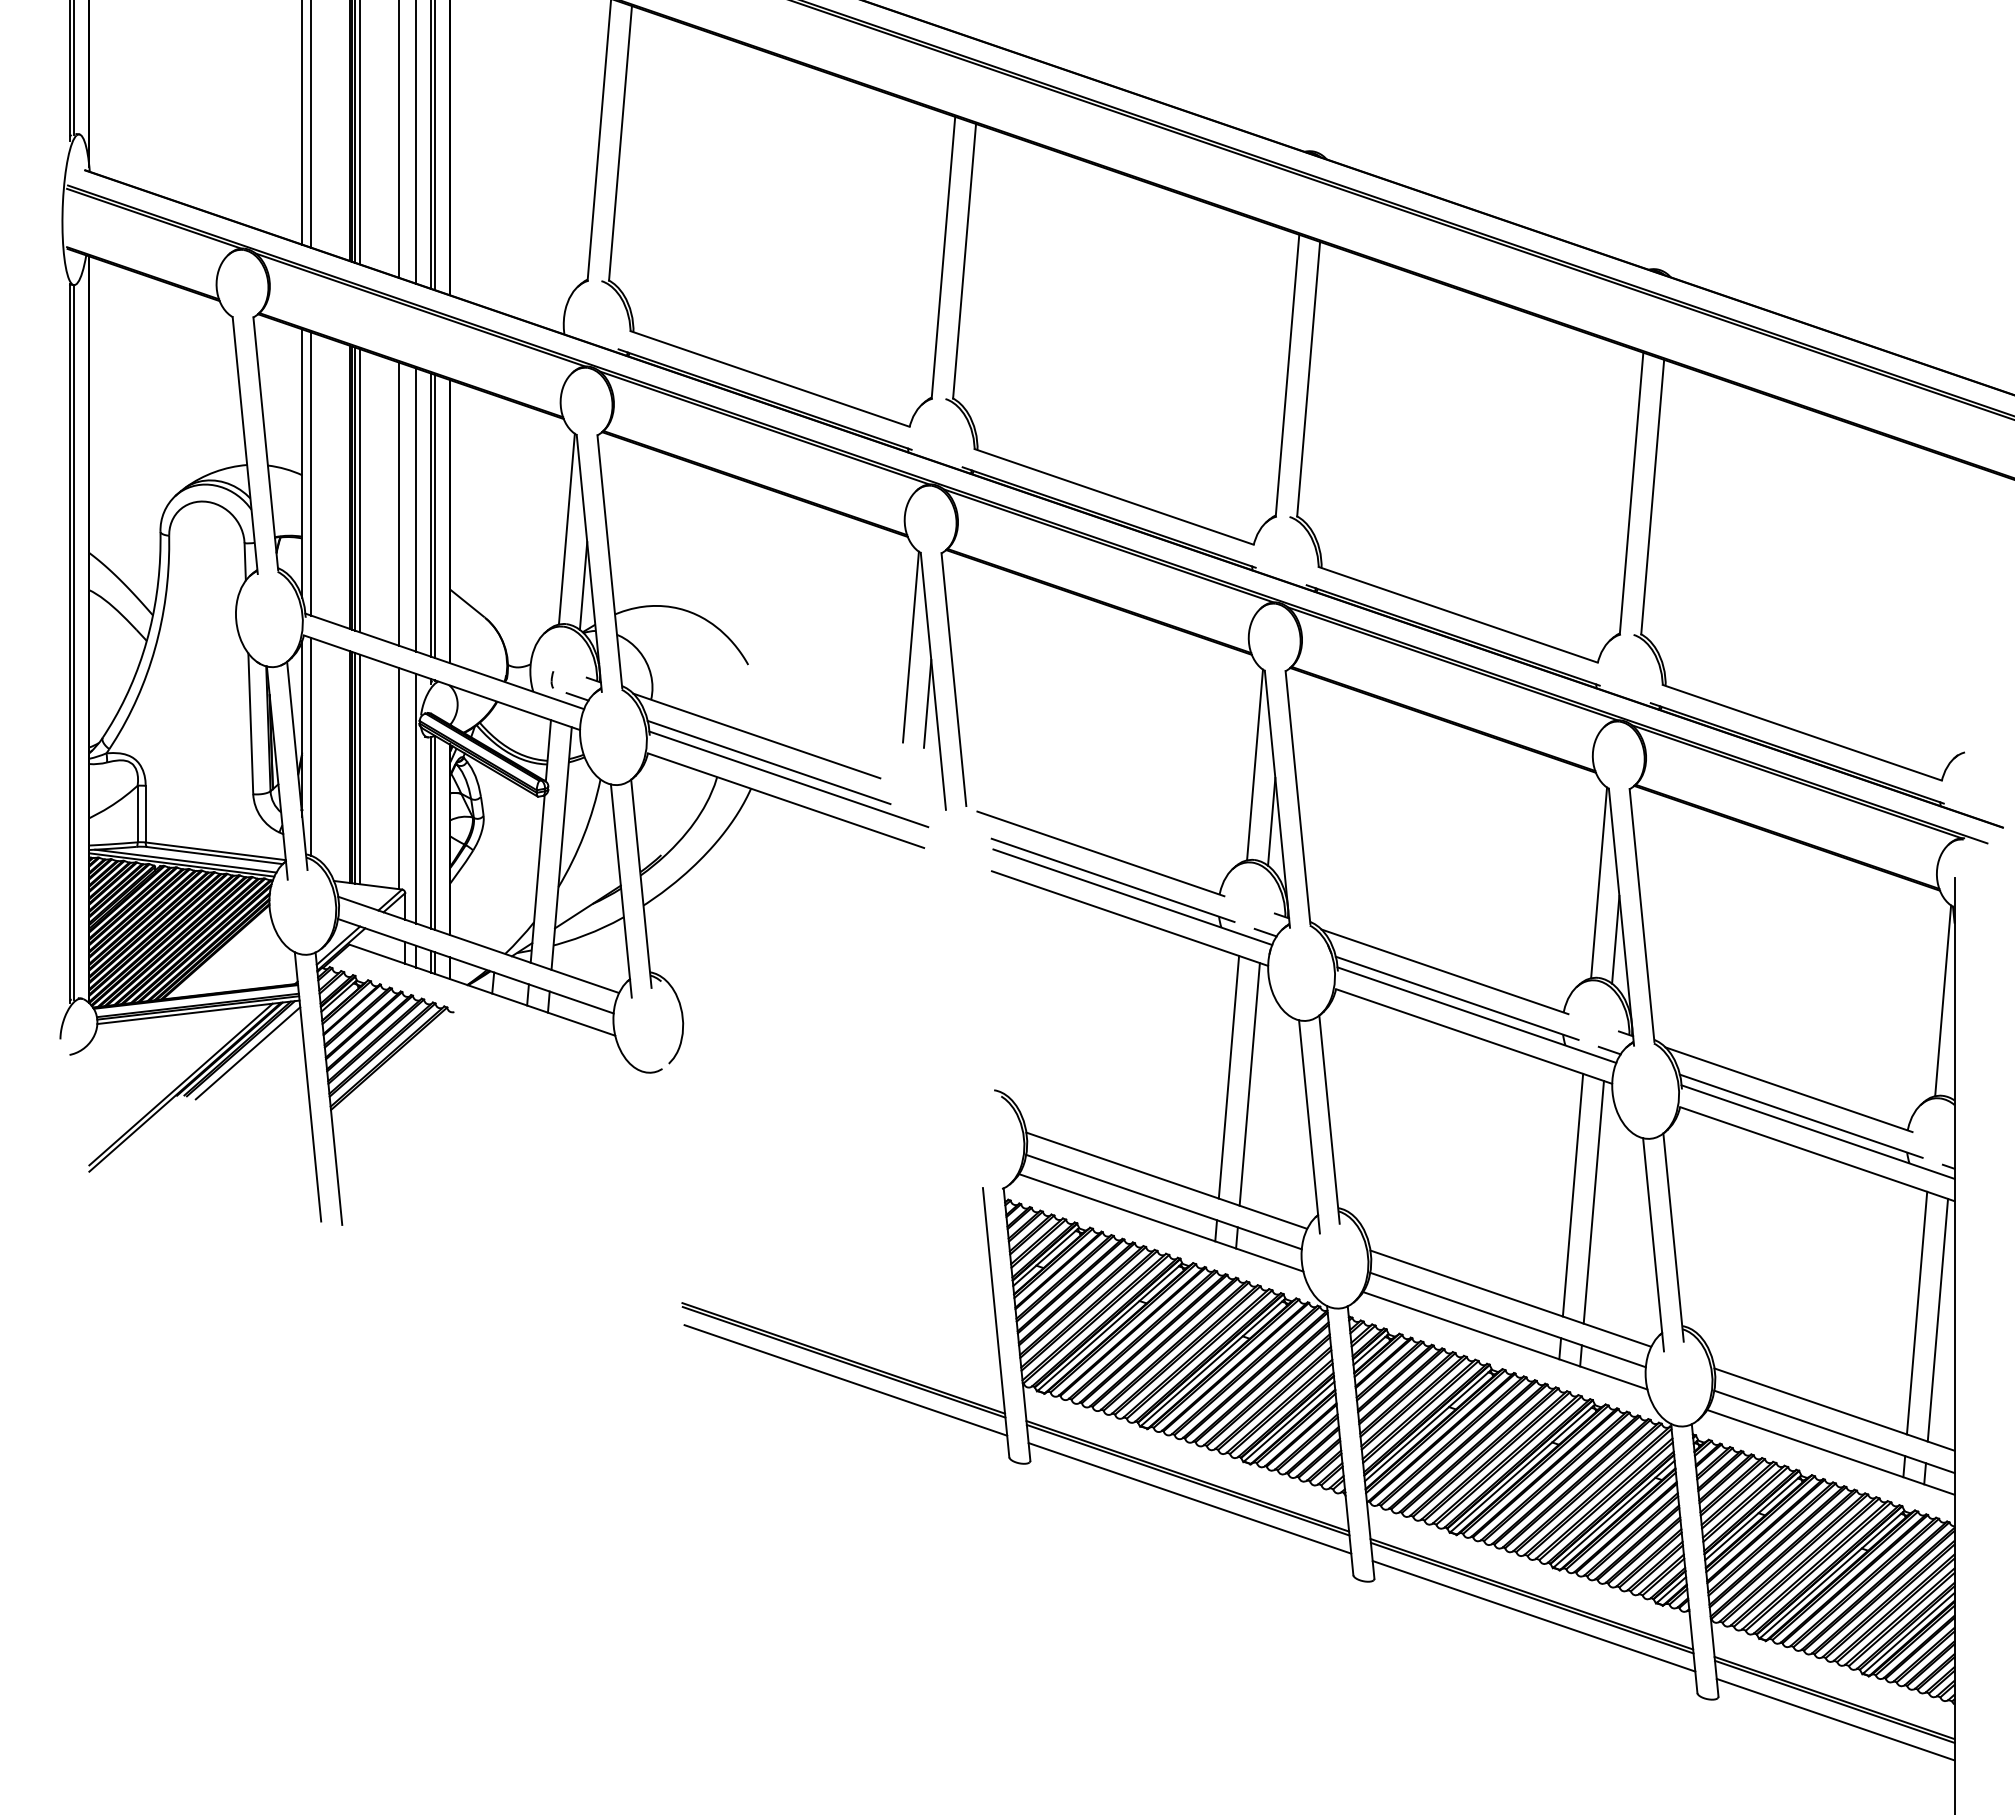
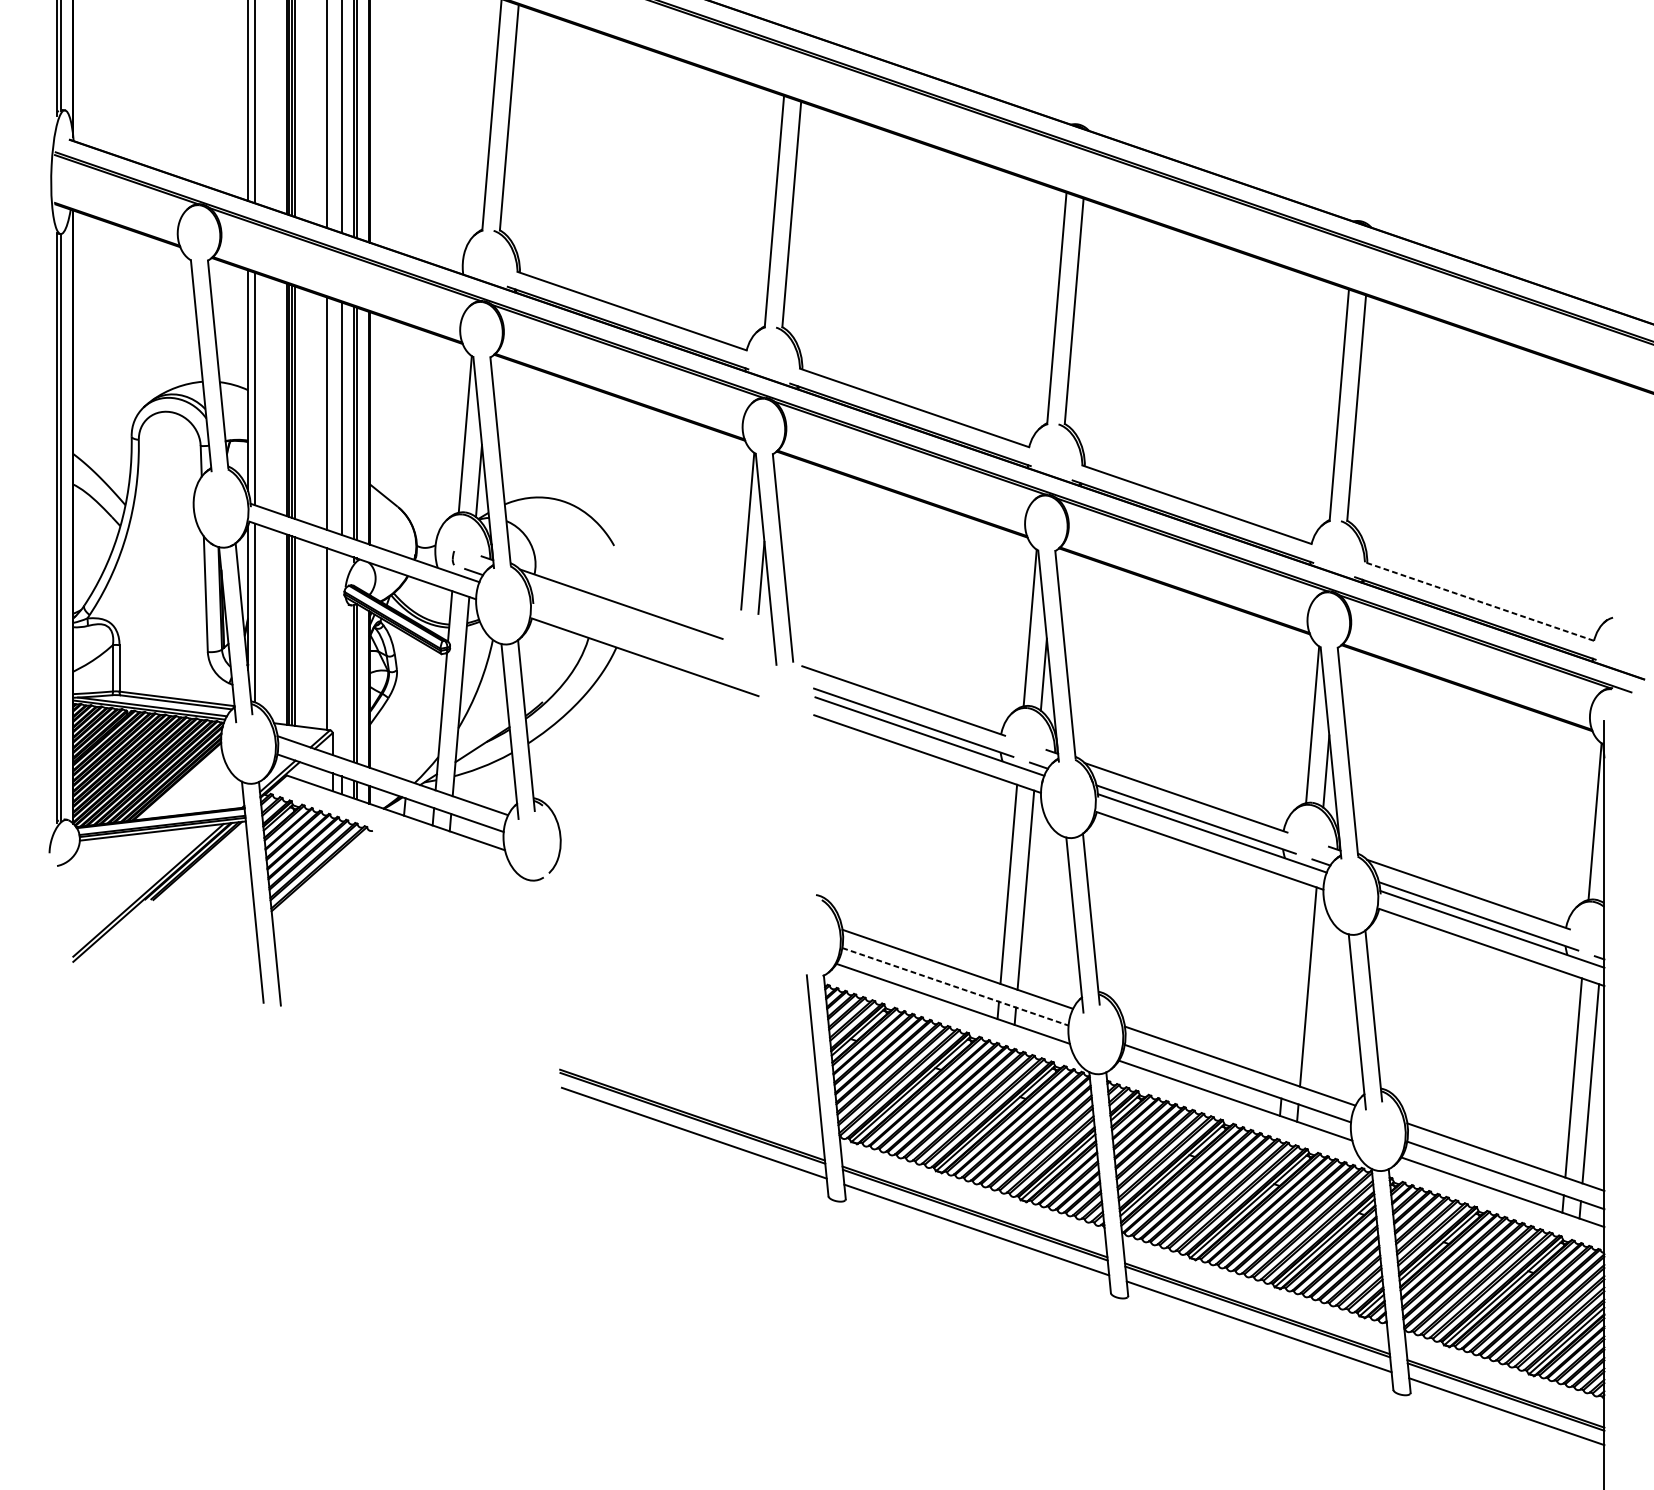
line: (1802, 732) -> (1479, 601), solid -> dashed
line: (768, 762) -> (630, 625), removed
line: (788, 779) -> (647, 639), removed
line: (416, 798) -> (341, 655), removed
line: (247, 1053) -> (203, 864), removed
line: (1572, 1194) -> (1290, 980), removed
line: (1164, 1202) -> (955, 987), solid -> dashed

